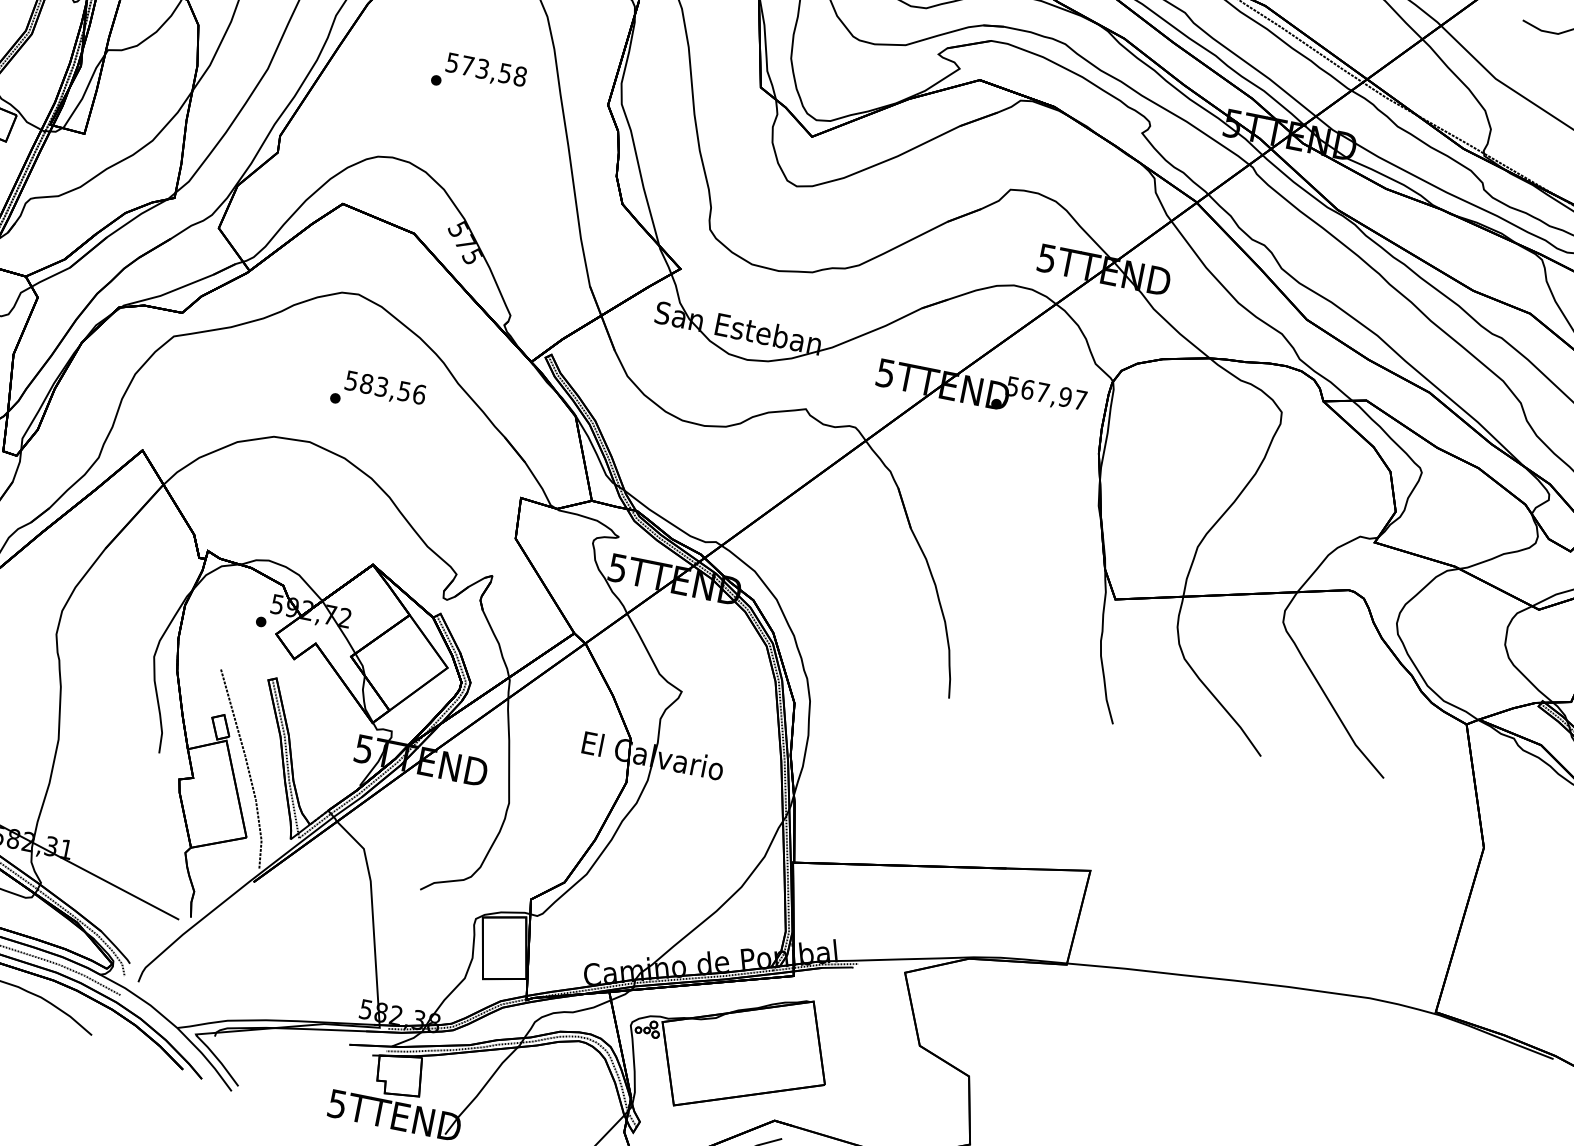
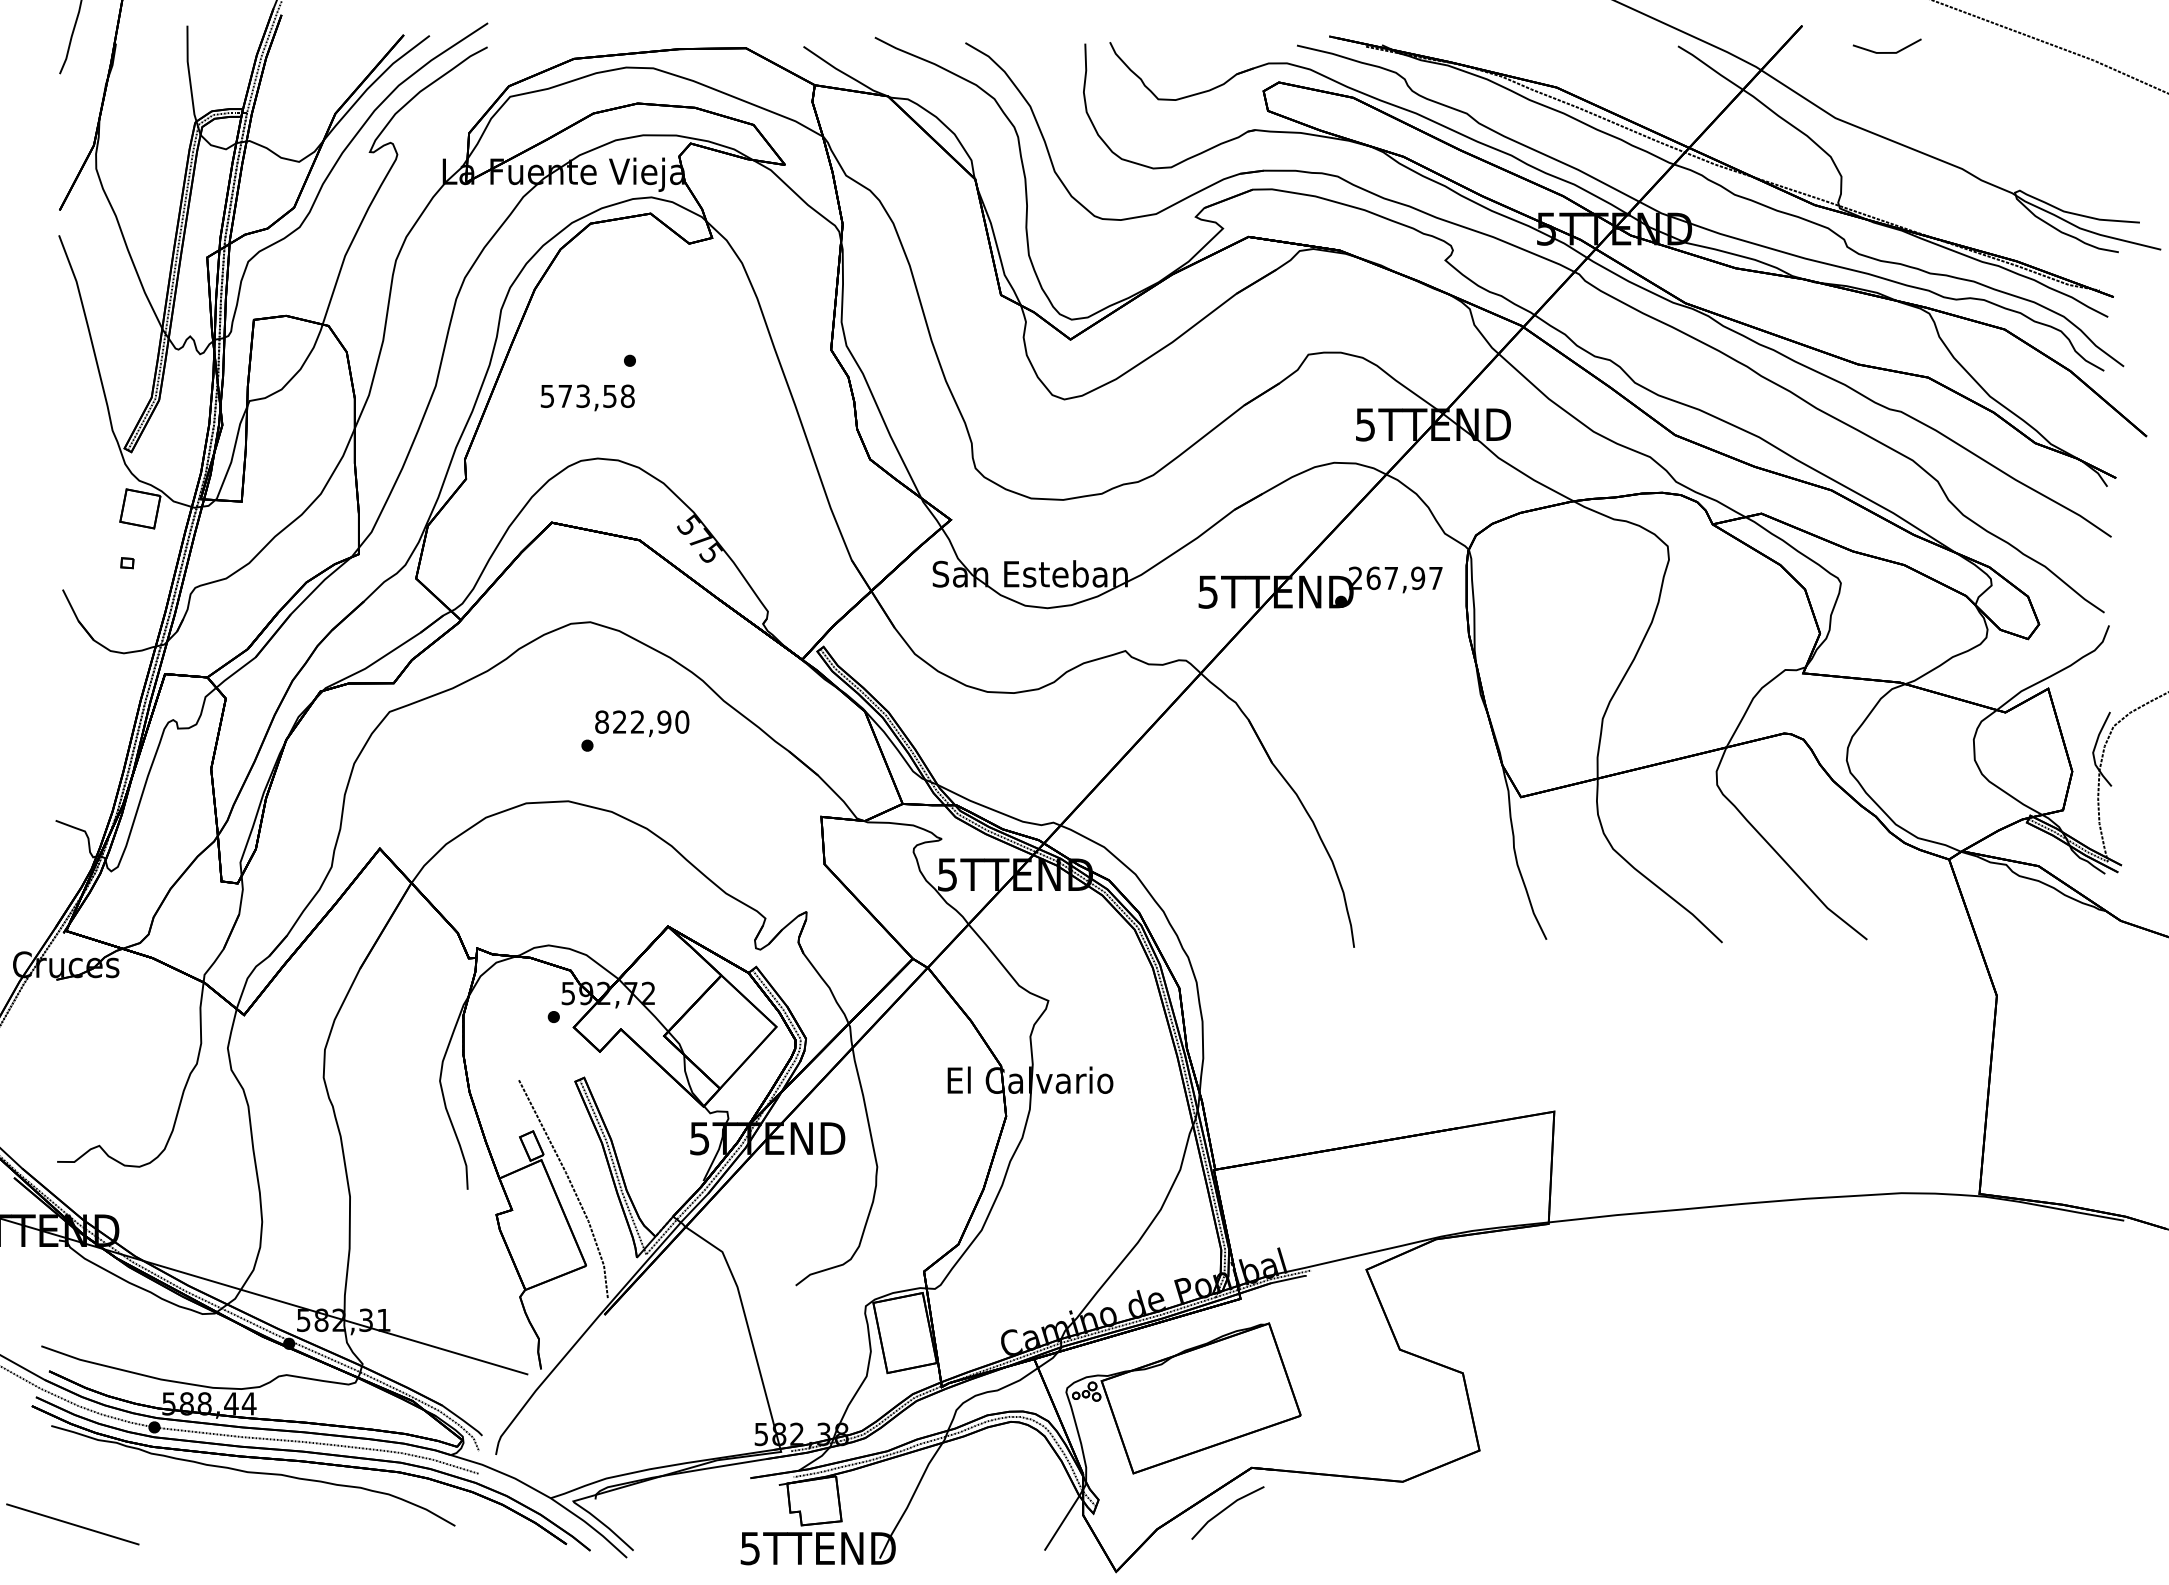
text: (486, 70) -> (587, 397), moved
text: (1012, 386) -> (1355, 578), 567,97 -> 267,97
text: (385, 387) -> (642, 721), 583,56 -> 822,90

